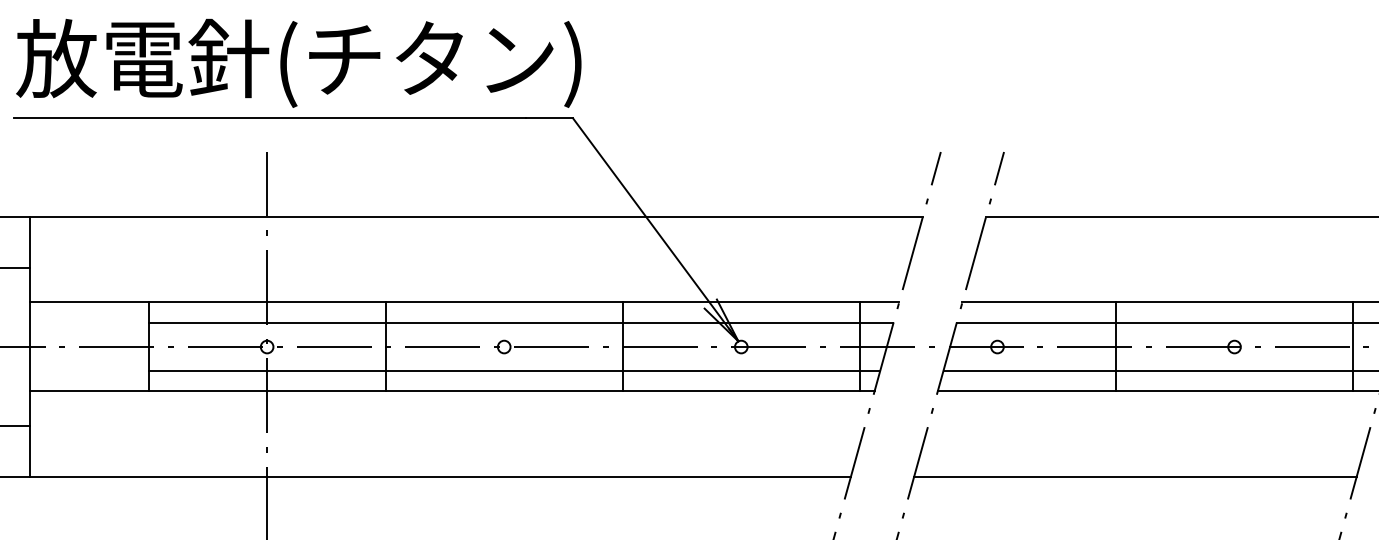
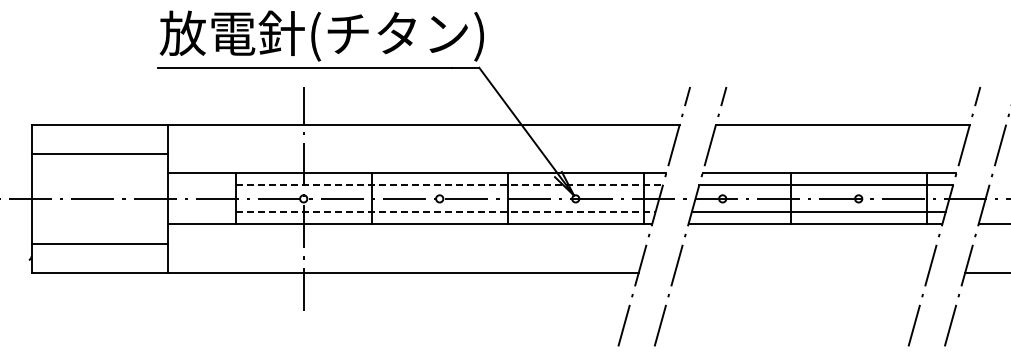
line: (521, 323) -> (449, 185), solid -> dashed
line: (514, 370) -> (445, 212), solid -> dashed
line: (1134, 477) -> (801, 273), removed

